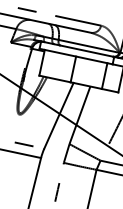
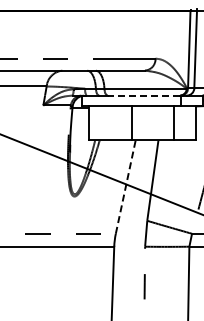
line: (86, 50) -> (143, 95), solid -> dashed
line: (58, 116) -> (125, 187), solid -> dashed

